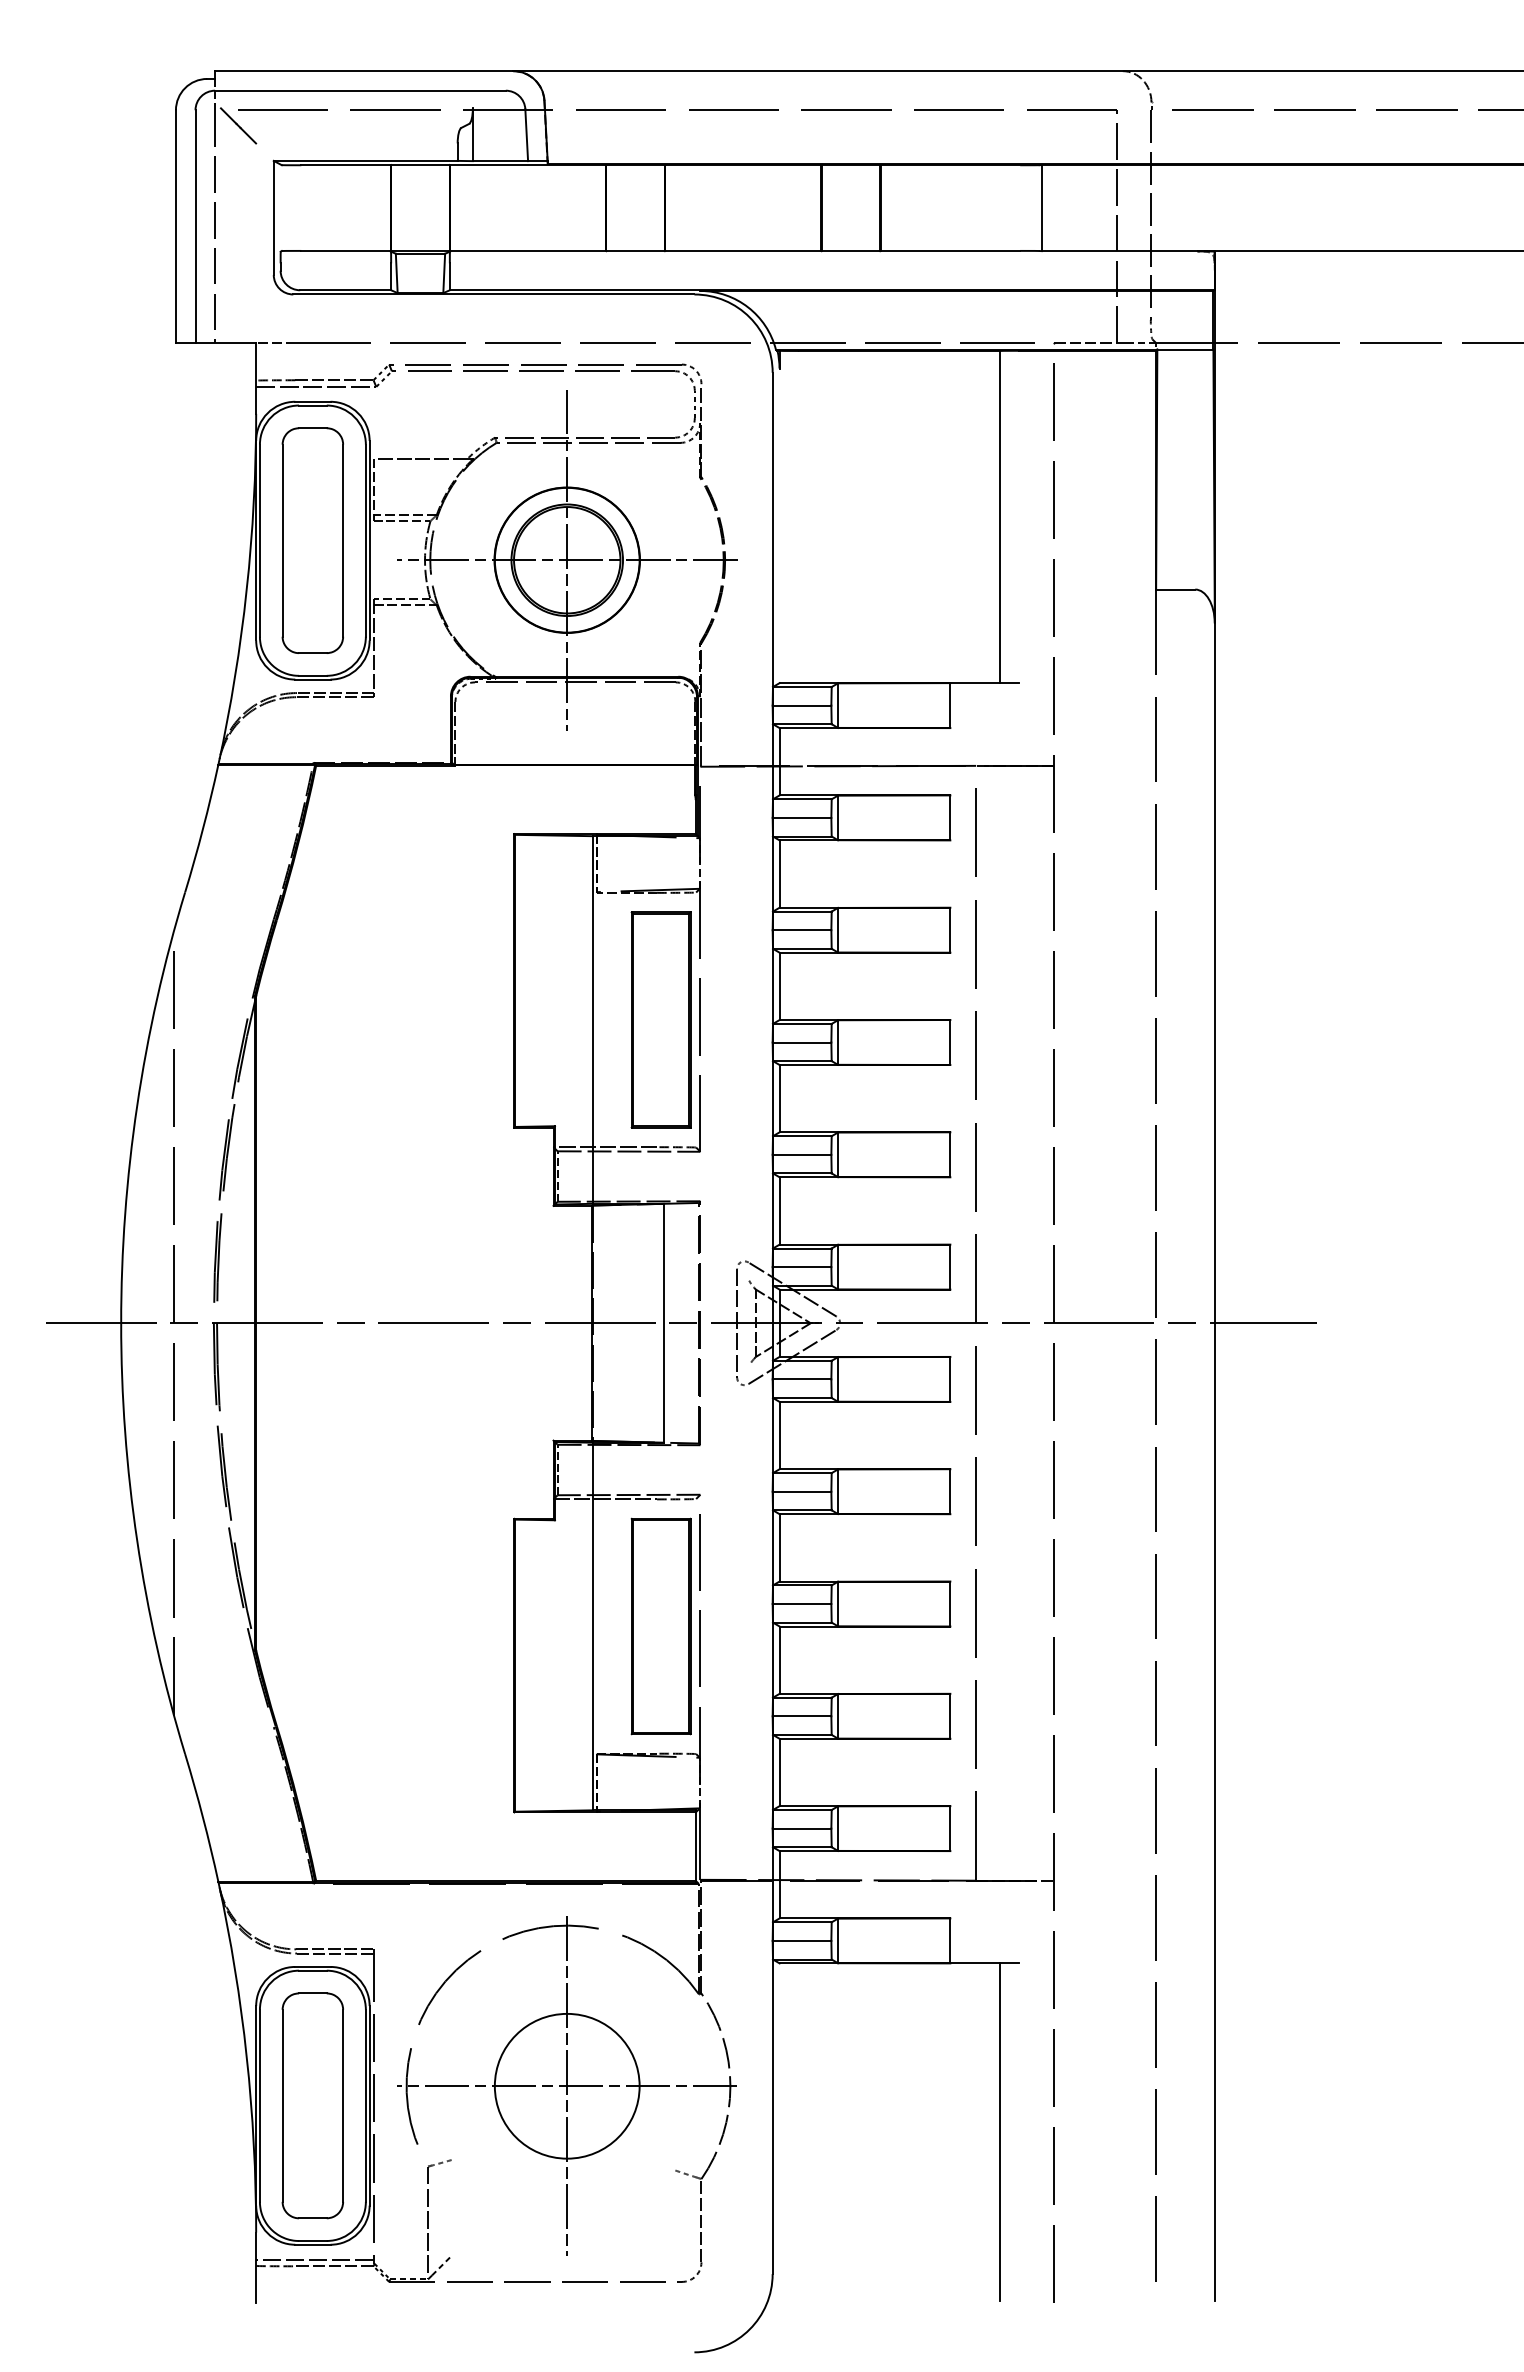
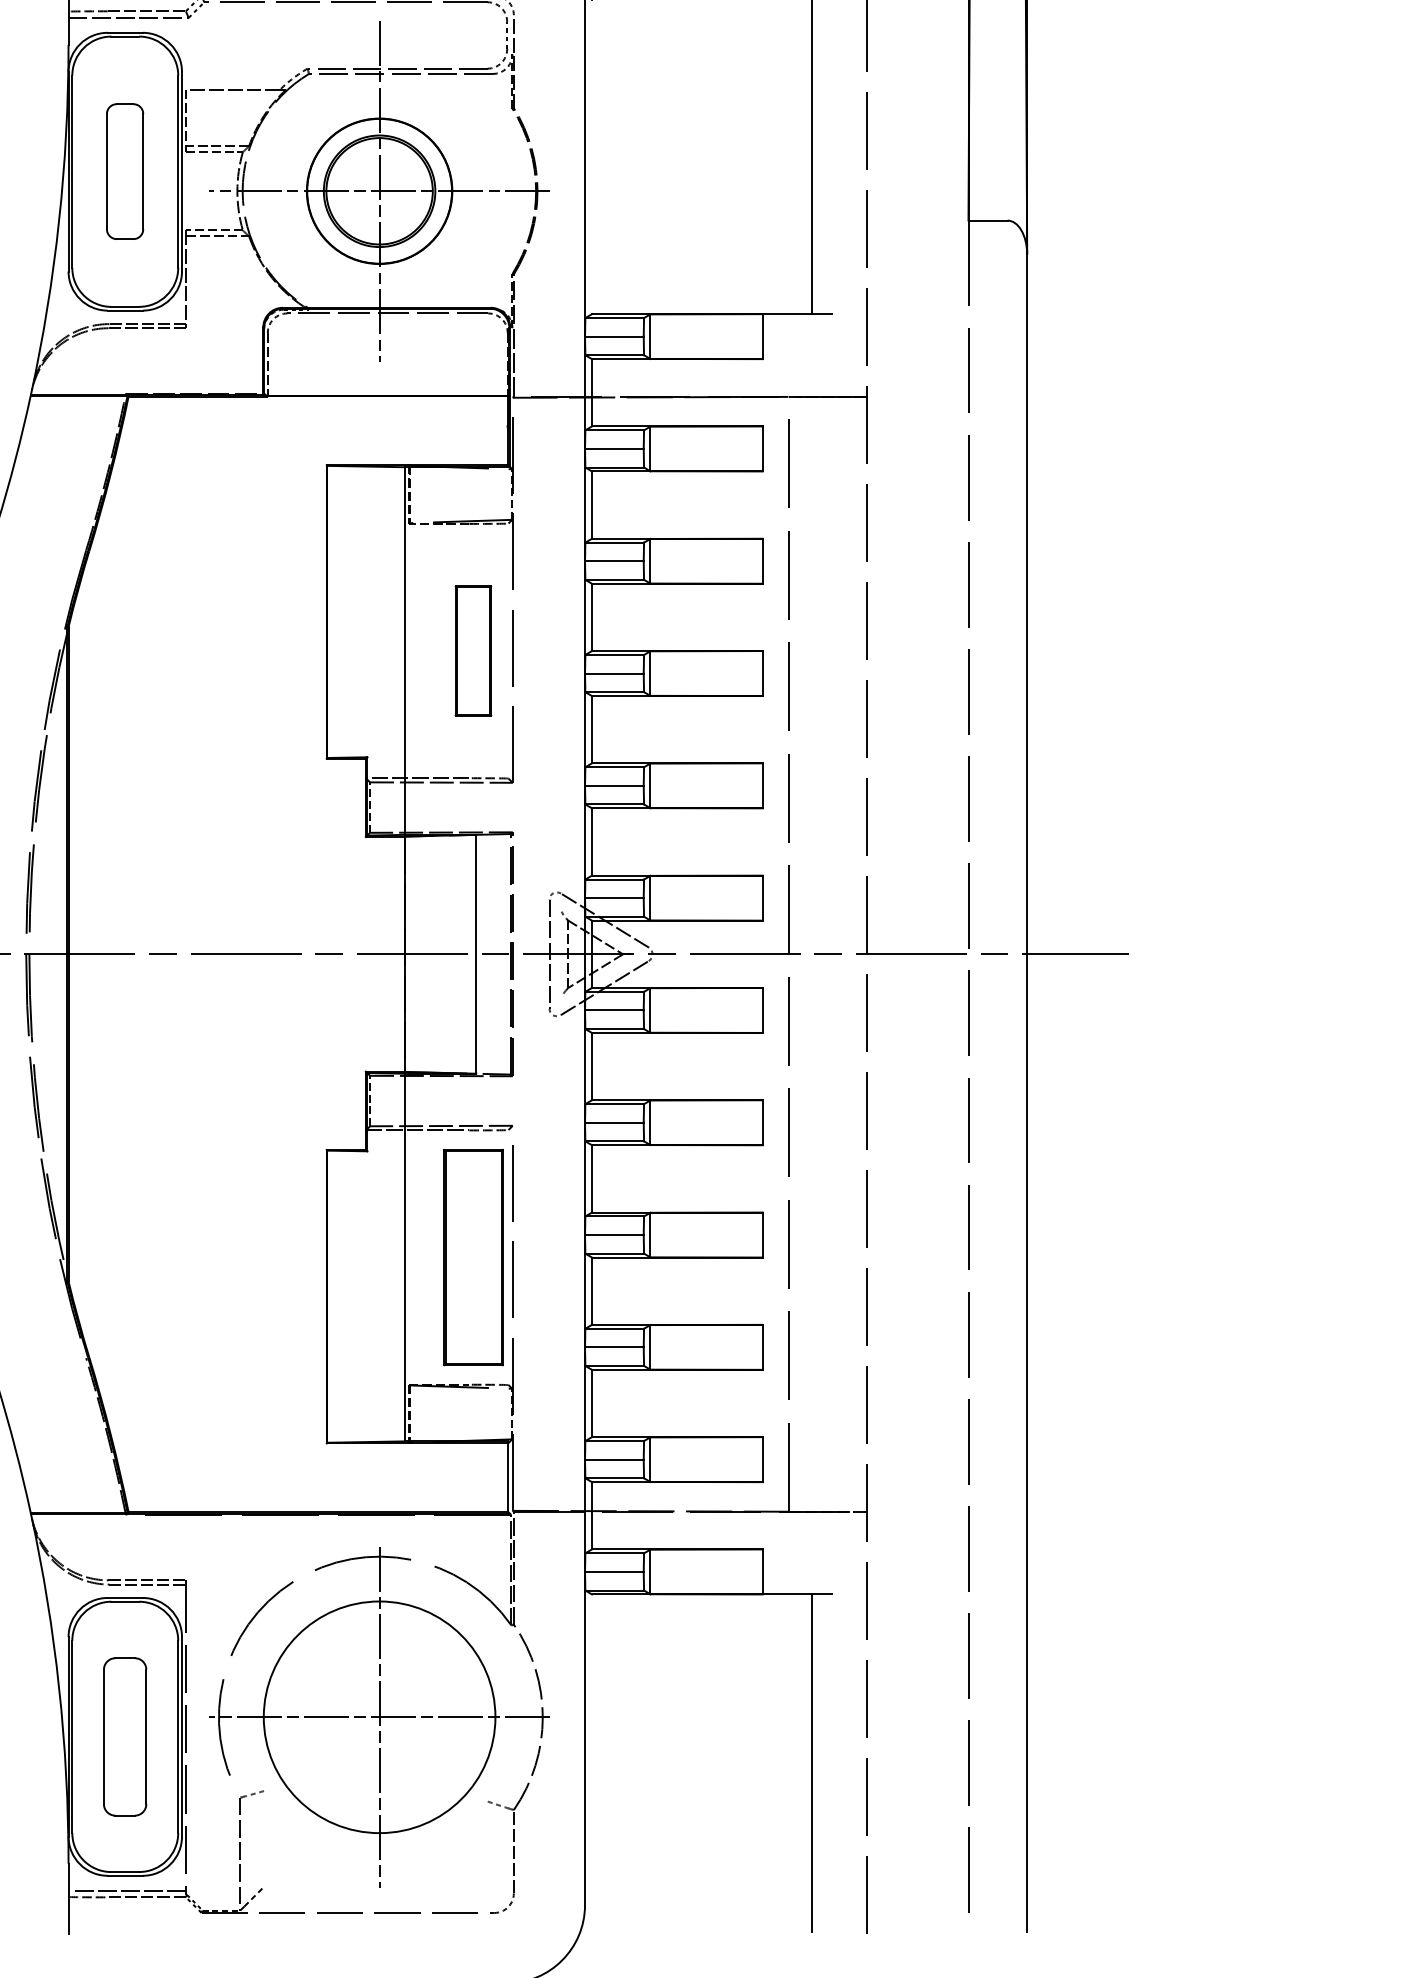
part: (312, 540) -> (124, 171), size x0.6
part: (660, 1019) -> (472, 650), size x0.6
circle: (566, 2085) -> (378, 1716), size x1.6
part: (312, 2105) -> (124, 1736), size x0.7

